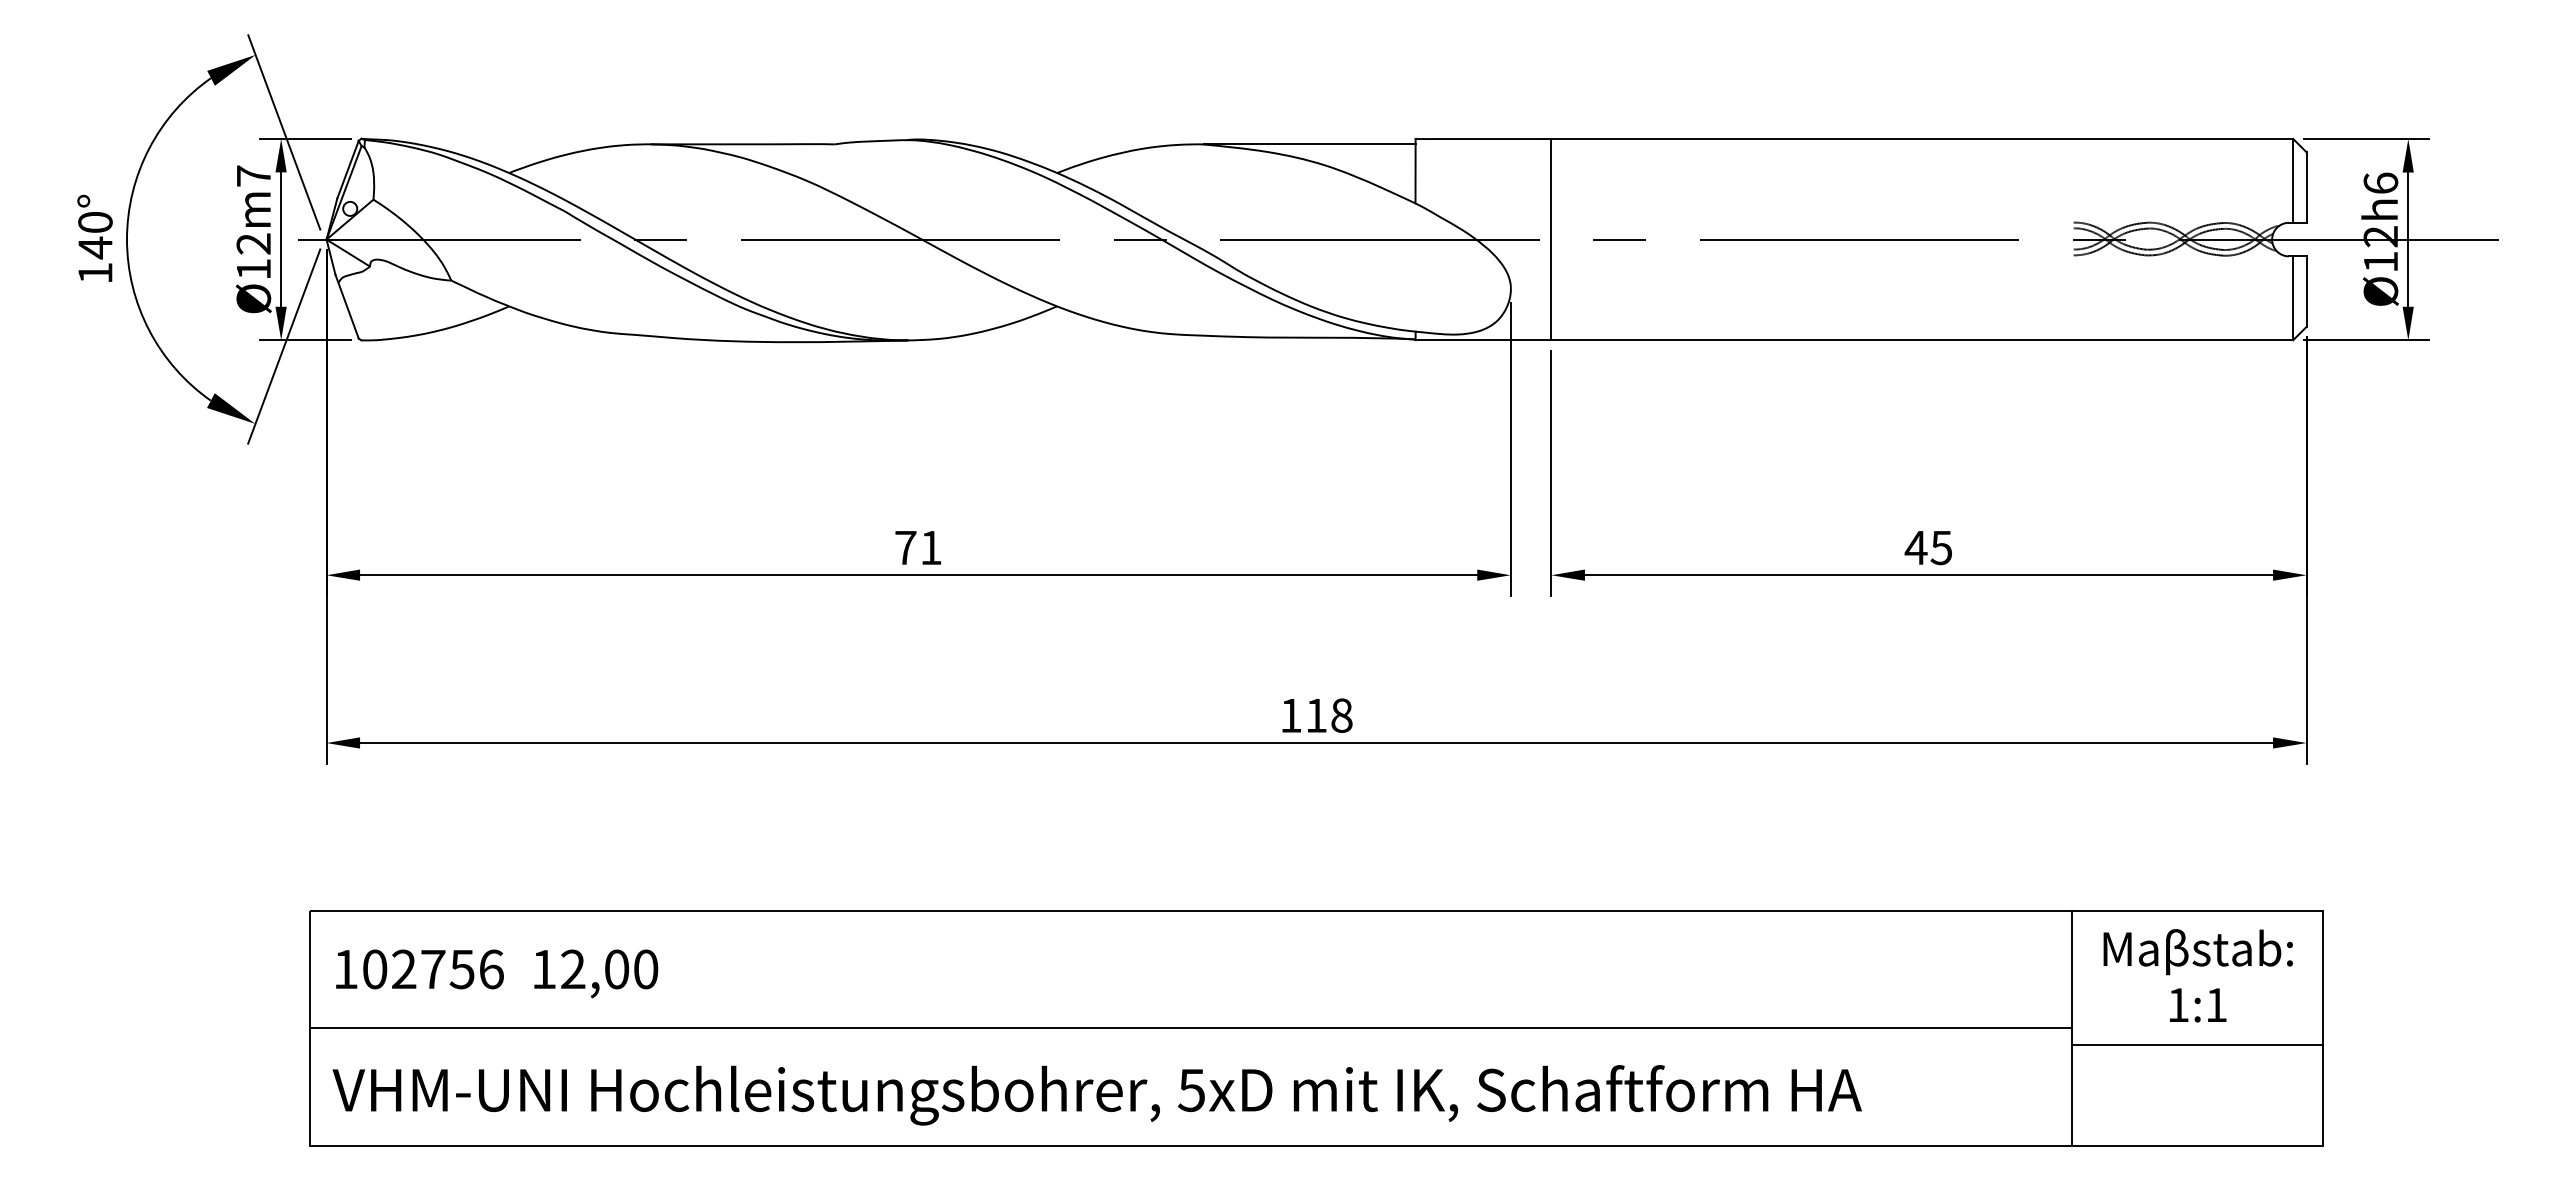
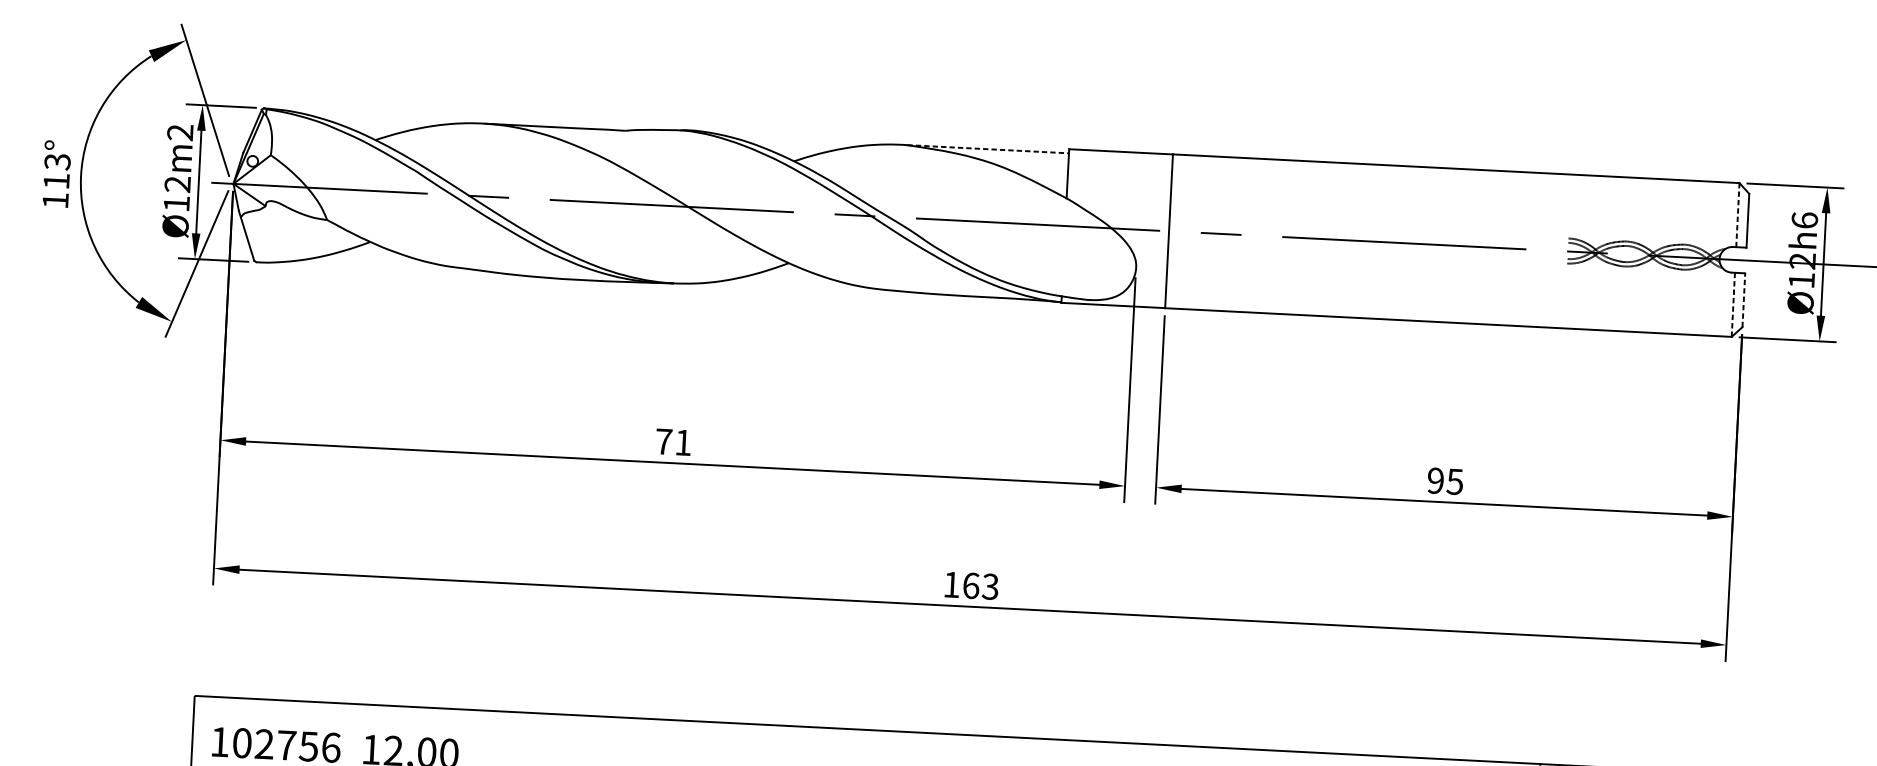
line: (1309, 144) -> (987, 149), solid -> dashed
text: (253, 175) -> (180, 132), Ø12m7 -> Ø12m2
line: (2293, 180) -> (1738, 214), solid -> dashed
text: (95, 235) -> (57, 171), 140° -> 113°
line: (2306, 291) -> (1743, 300), solid -> dashed
line: (2293, 298) -> (1733, 304), solid -> dashed
text: (1915, 547) -> (1435, 480), 45 -> 95
text: (1329, 715) -> (981, 586), 118 -> 163

